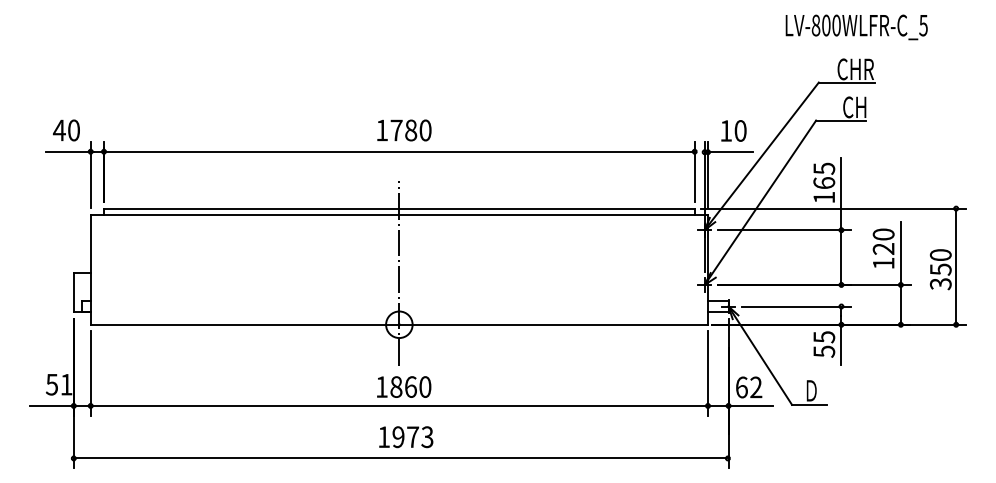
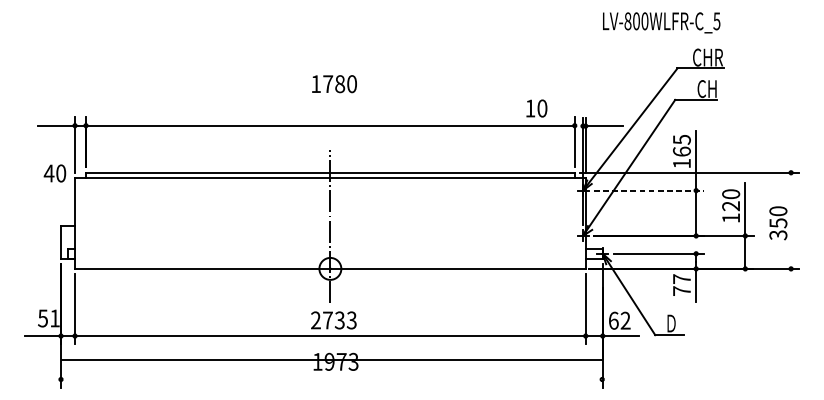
text: (856, 27) -> (661, 22), moved
text: (66, 130) -> (54, 173), moved
text: (404, 130) -> (334, 84), moved
text: (733, 130) -> (536, 108), moved
line: (784, 230) -> (649, 190), solid -> dashed
line: (956, 266) -> (791, 220), removed
text: (824, 344) -> (682, 285), 55 -> 77
text: (403, 386) -> (333, 319), 1860 -> 2733
line: (400, 458) -> (331, 359), moved

